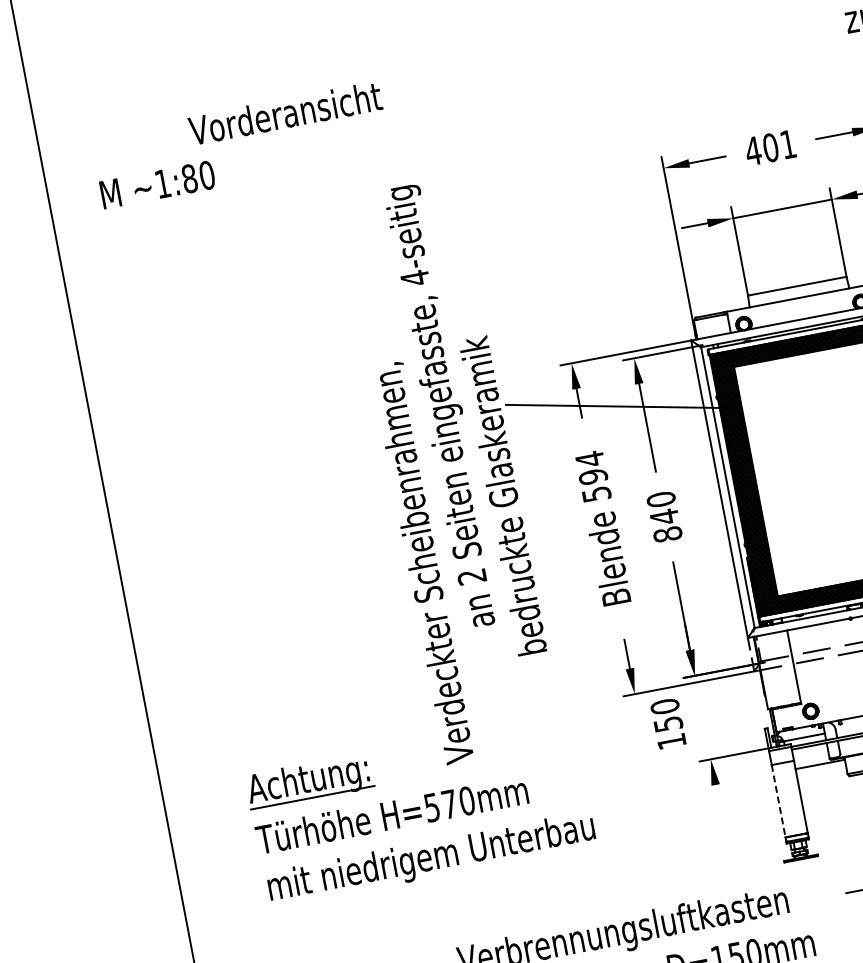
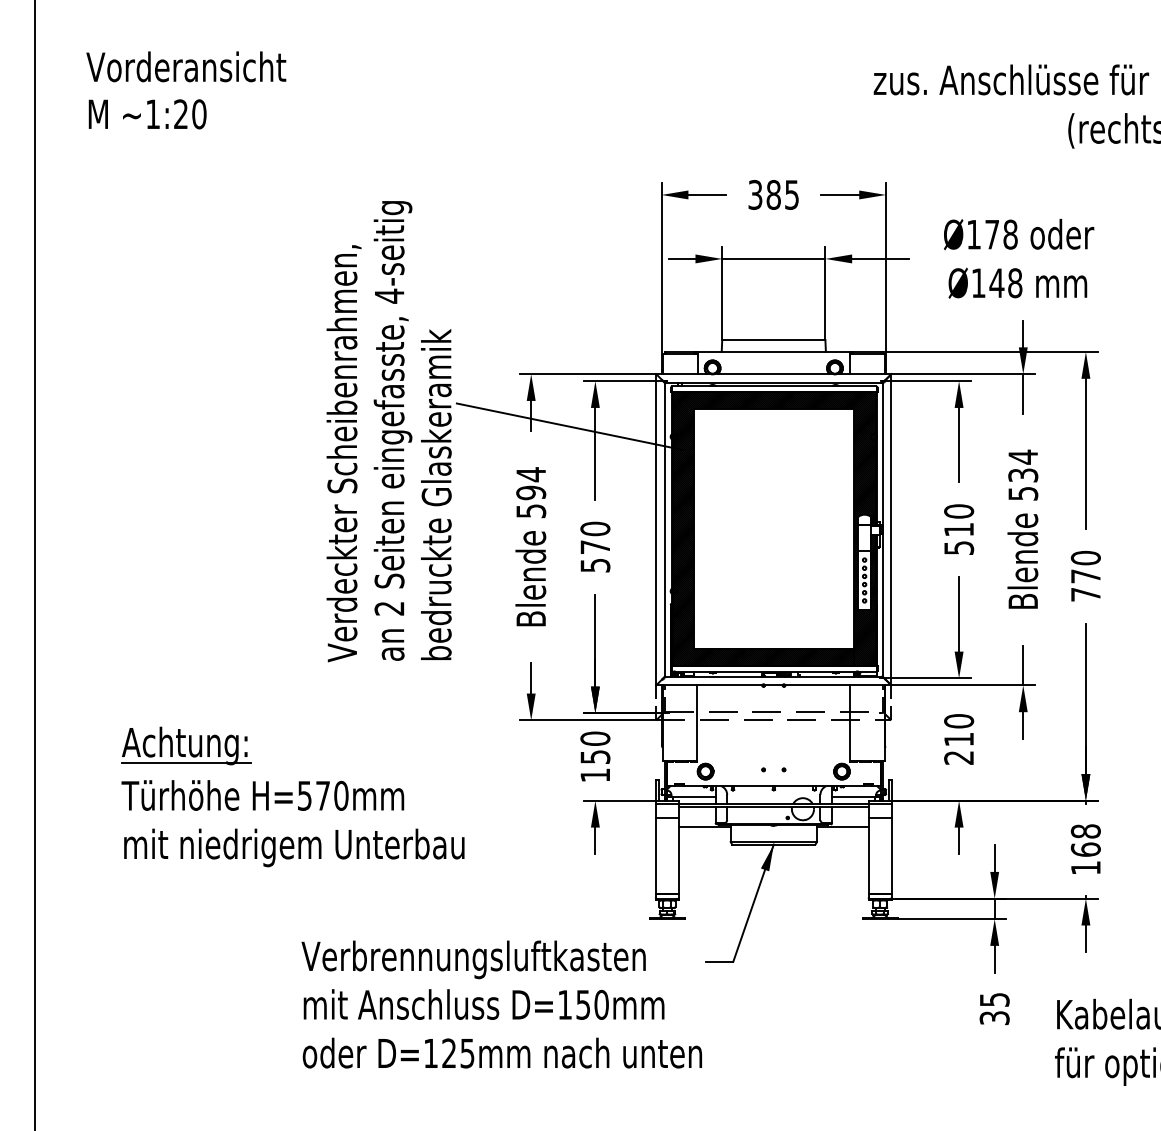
text: (285, 113) -> (186, 66), moved
text: (769, 147) -> (772, 194), 401 -> 385
text: (190, 178) -> (181, 114), ~1:80 -> ~1:20
text: (442, 406) -> (392, 430), moved
text: (666, 524) -> (595, 555), 840 -> 570
text: (423, 563) -> (343, 453), moved
text: (668, 723) -> (595, 756), moved
line: (718, 797) -> (595, 840), added
line: (778, 801) -> (655, 856), dashed -> solid

